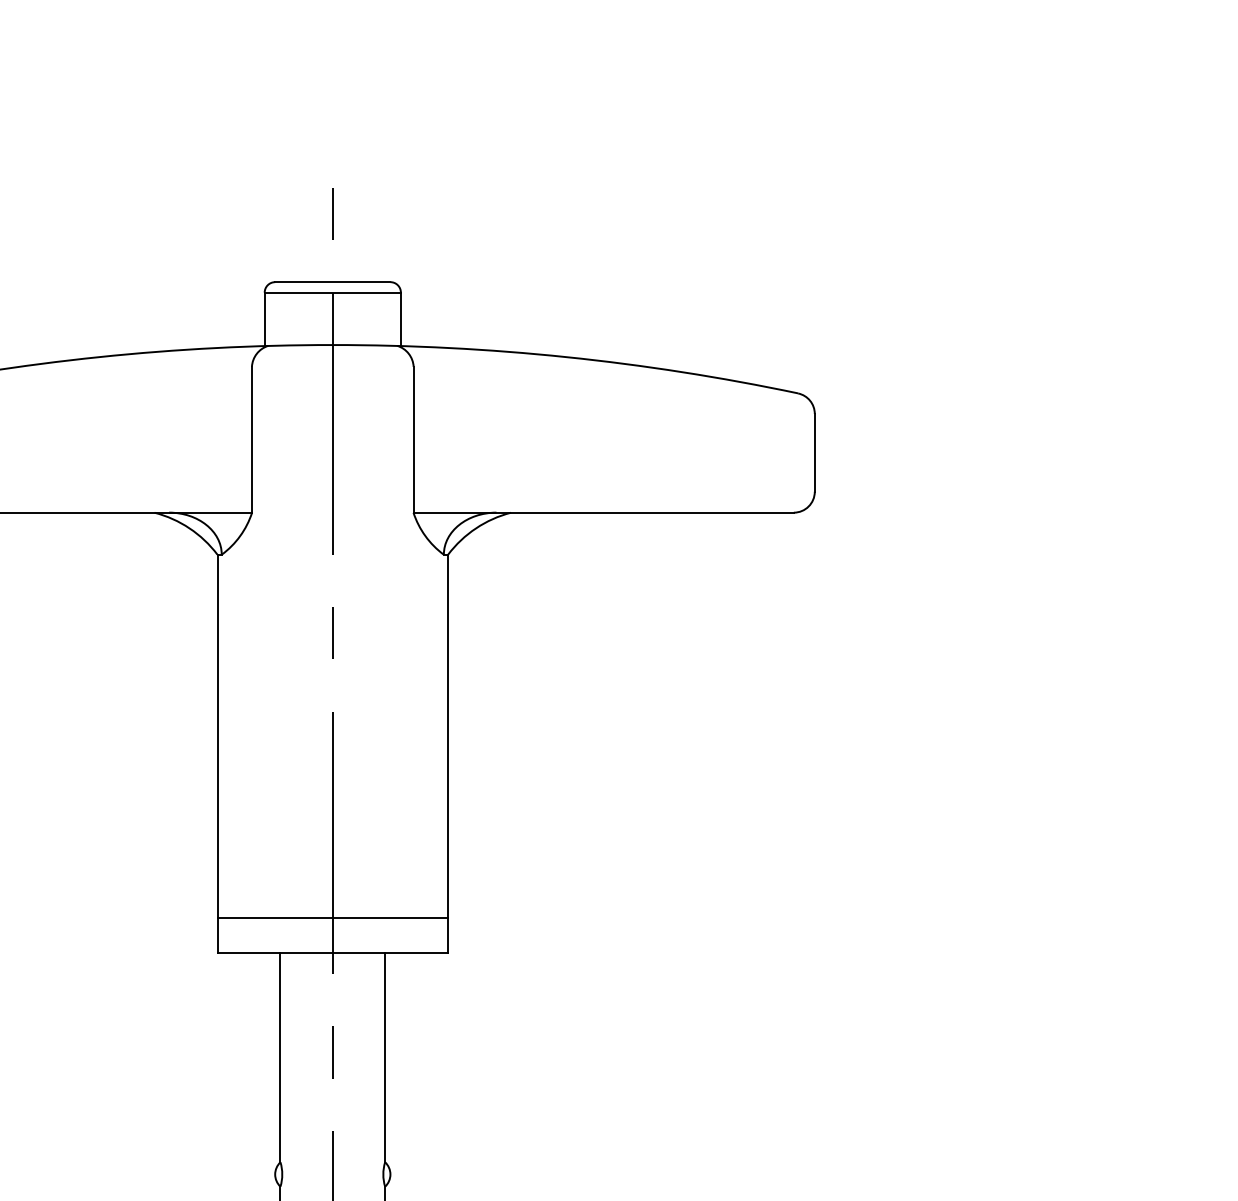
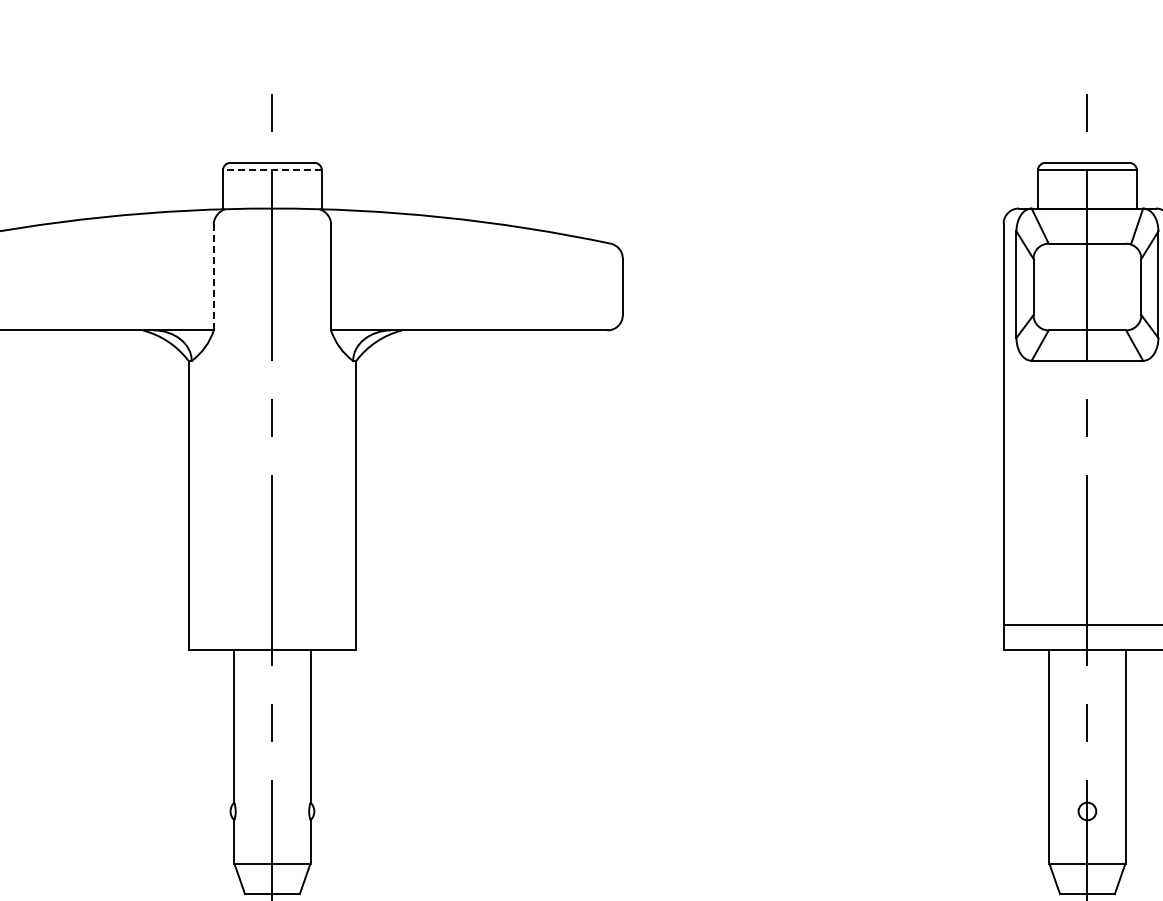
line: (332, 292) -> (272, 170), solid -> dashed
line: (251, 438) -> (213, 276), solid -> dashed
line: (332, 918) -> (272, 625), removed

